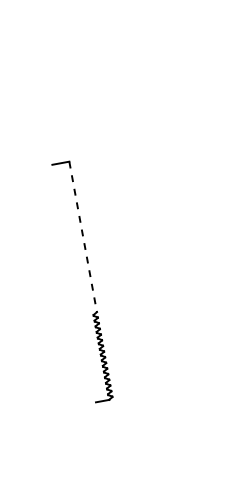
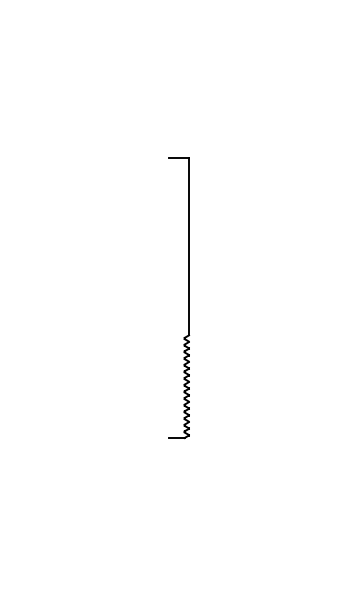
line: (83, 236) -> (189, 246), dashed -> solid

